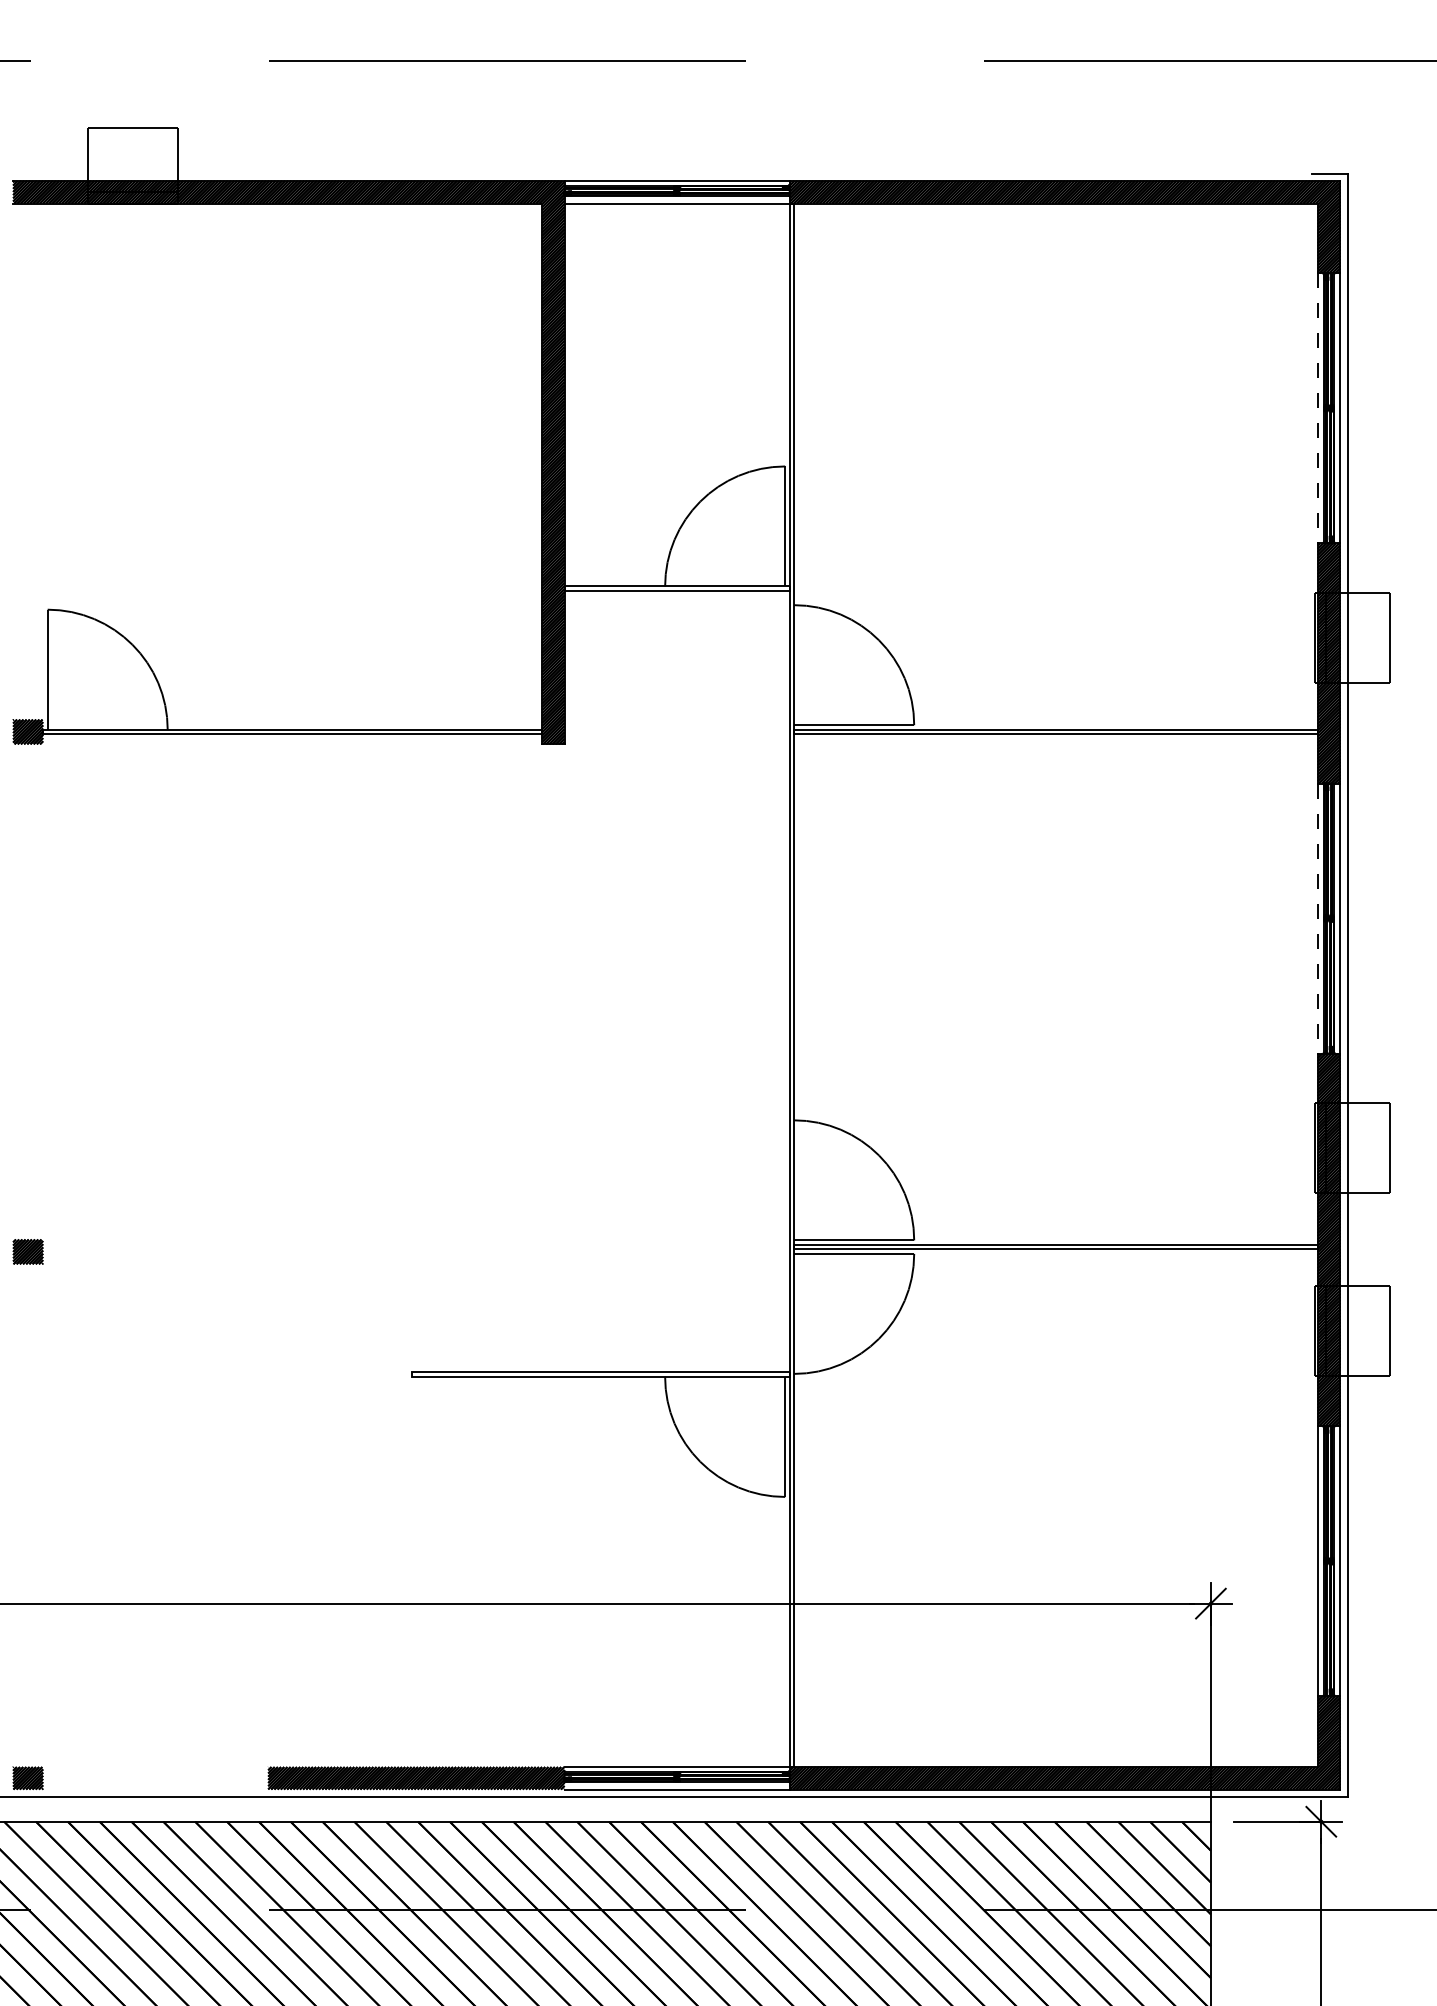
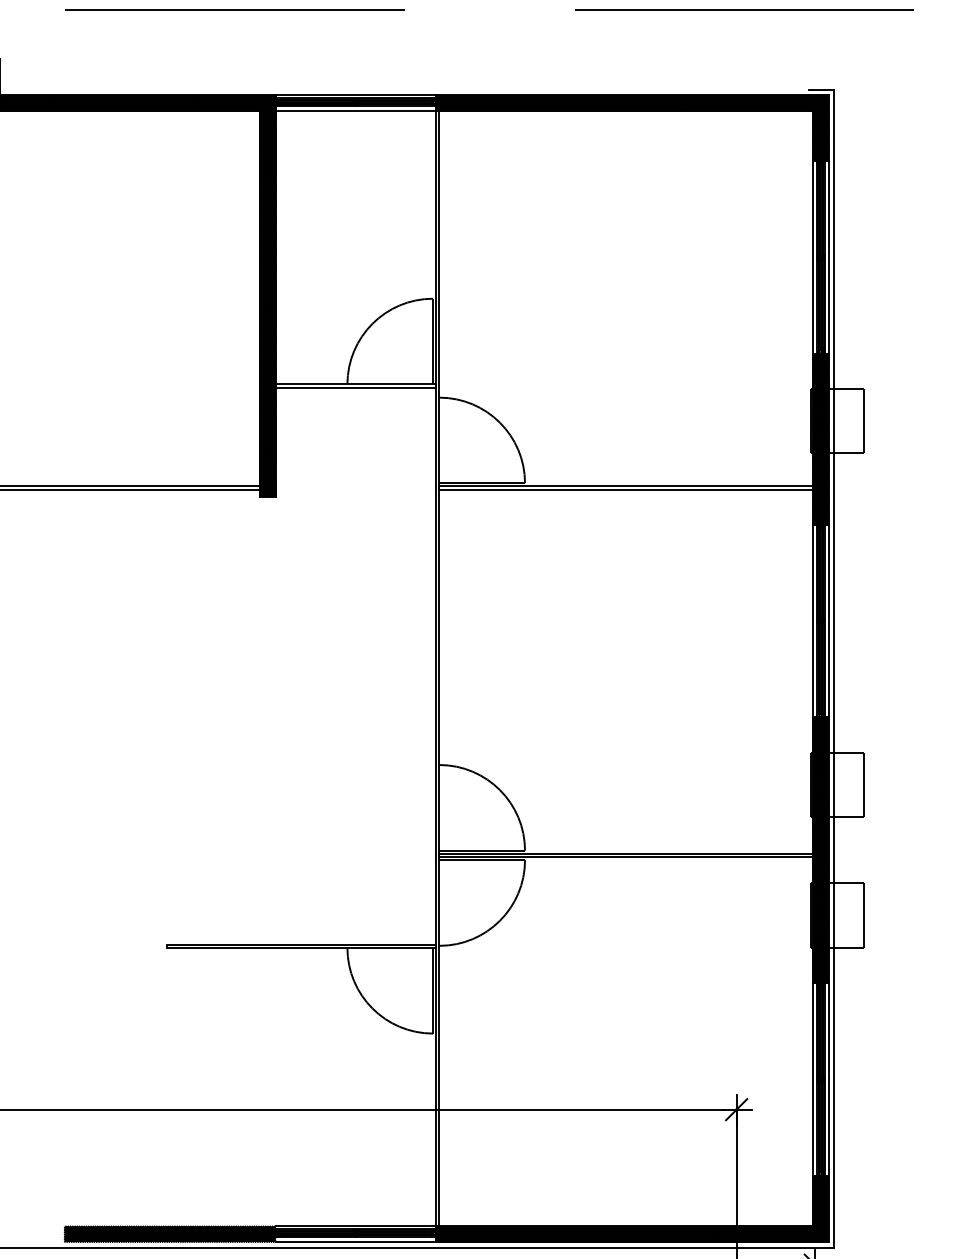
line: (1317, 408) -> (812, 257), dashed -> solid
line: (1317, 919) -> (812, 621), dashed -> solid

